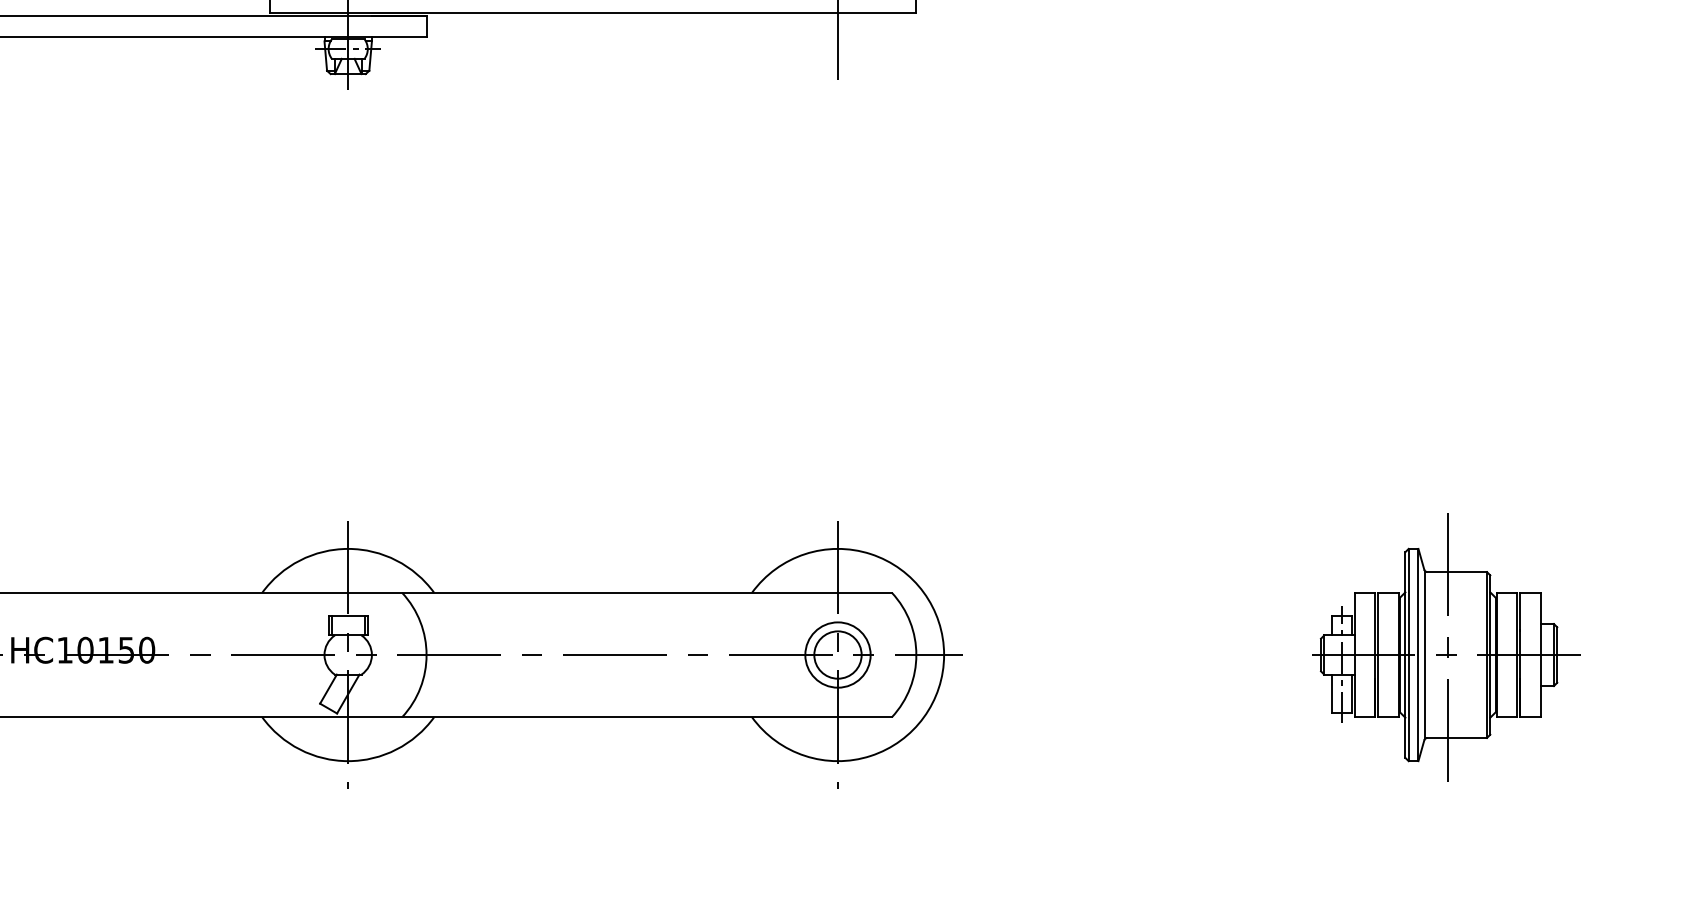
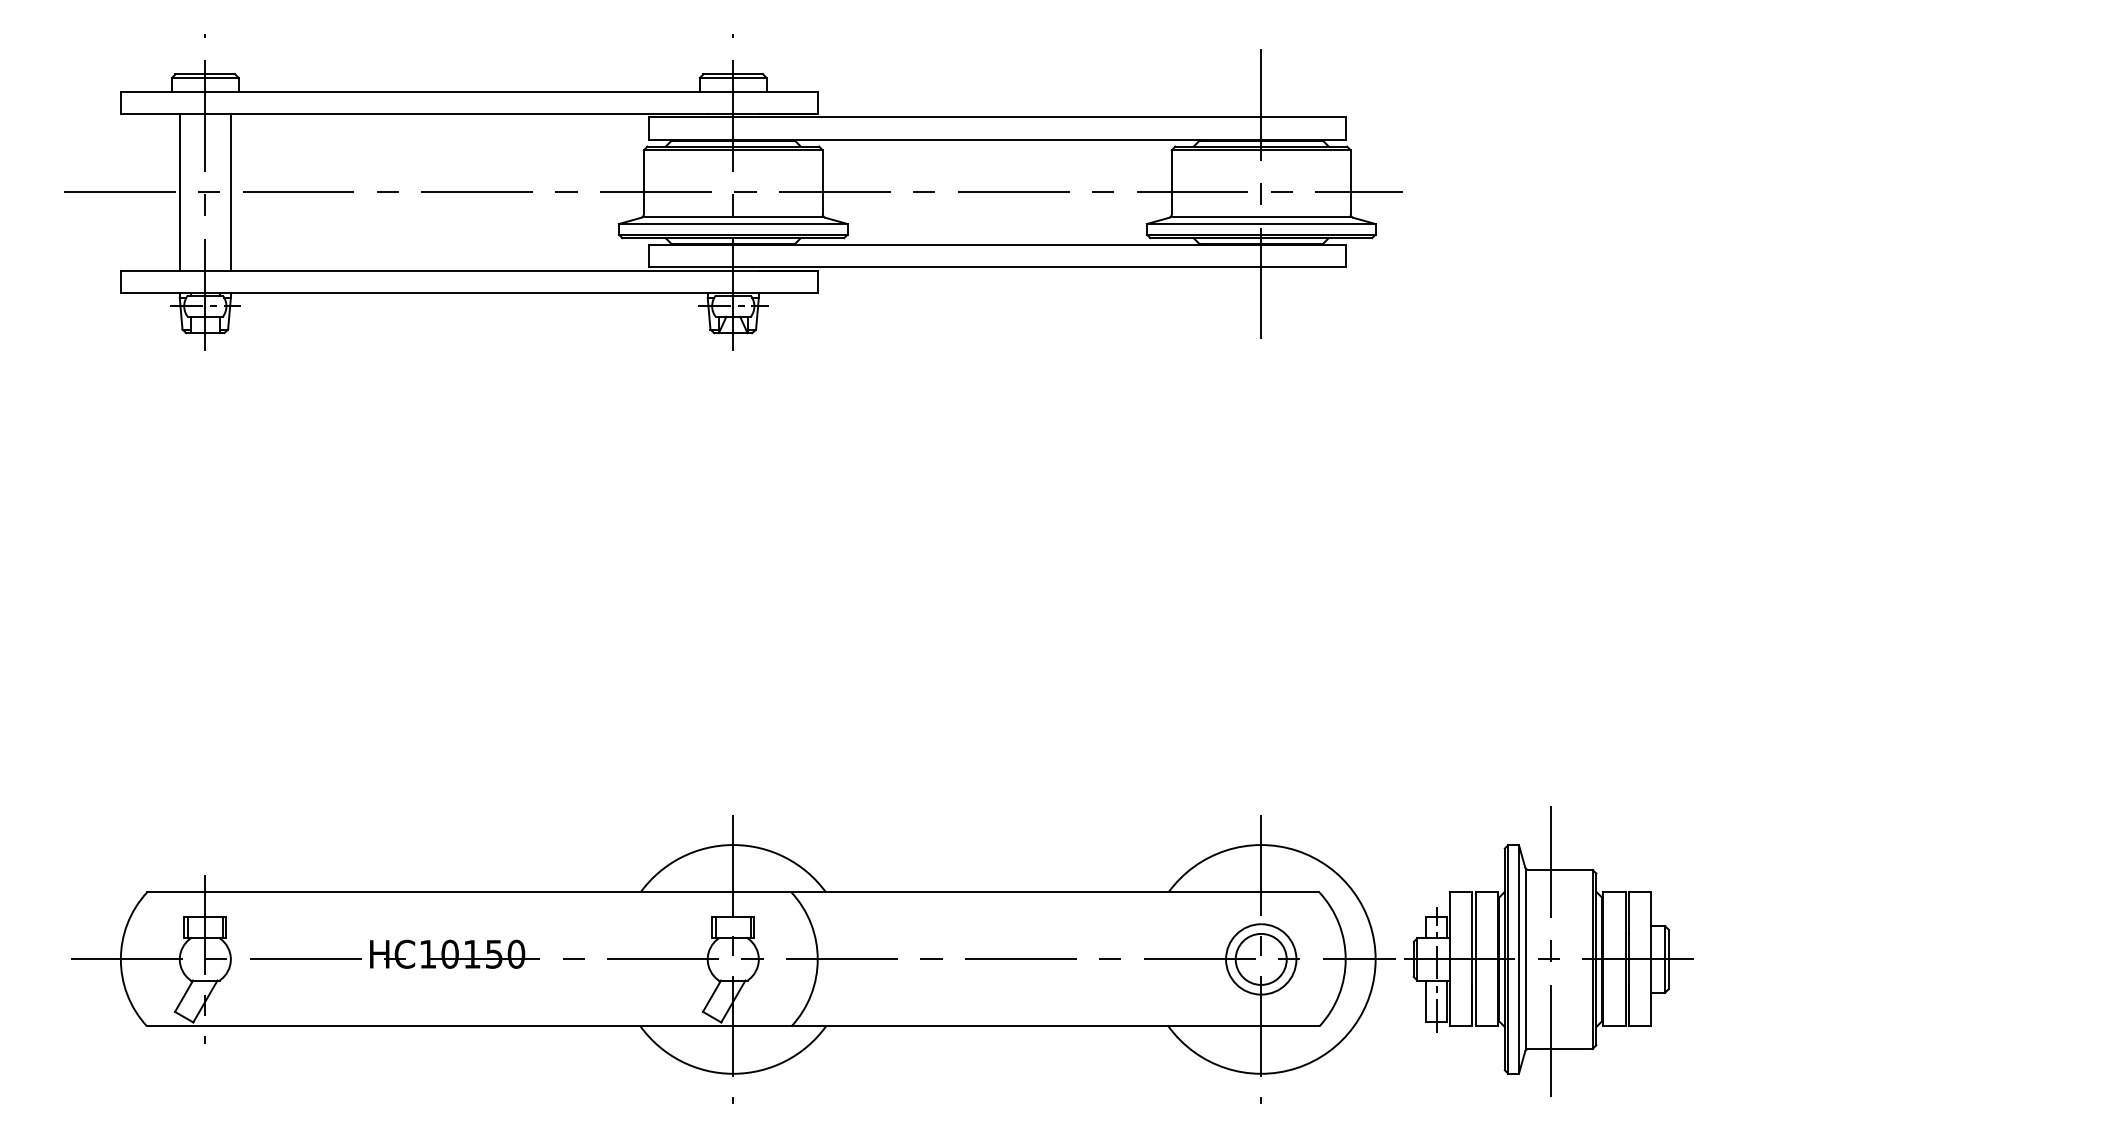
part: (1445, 647) -> (1548, 951), moved

